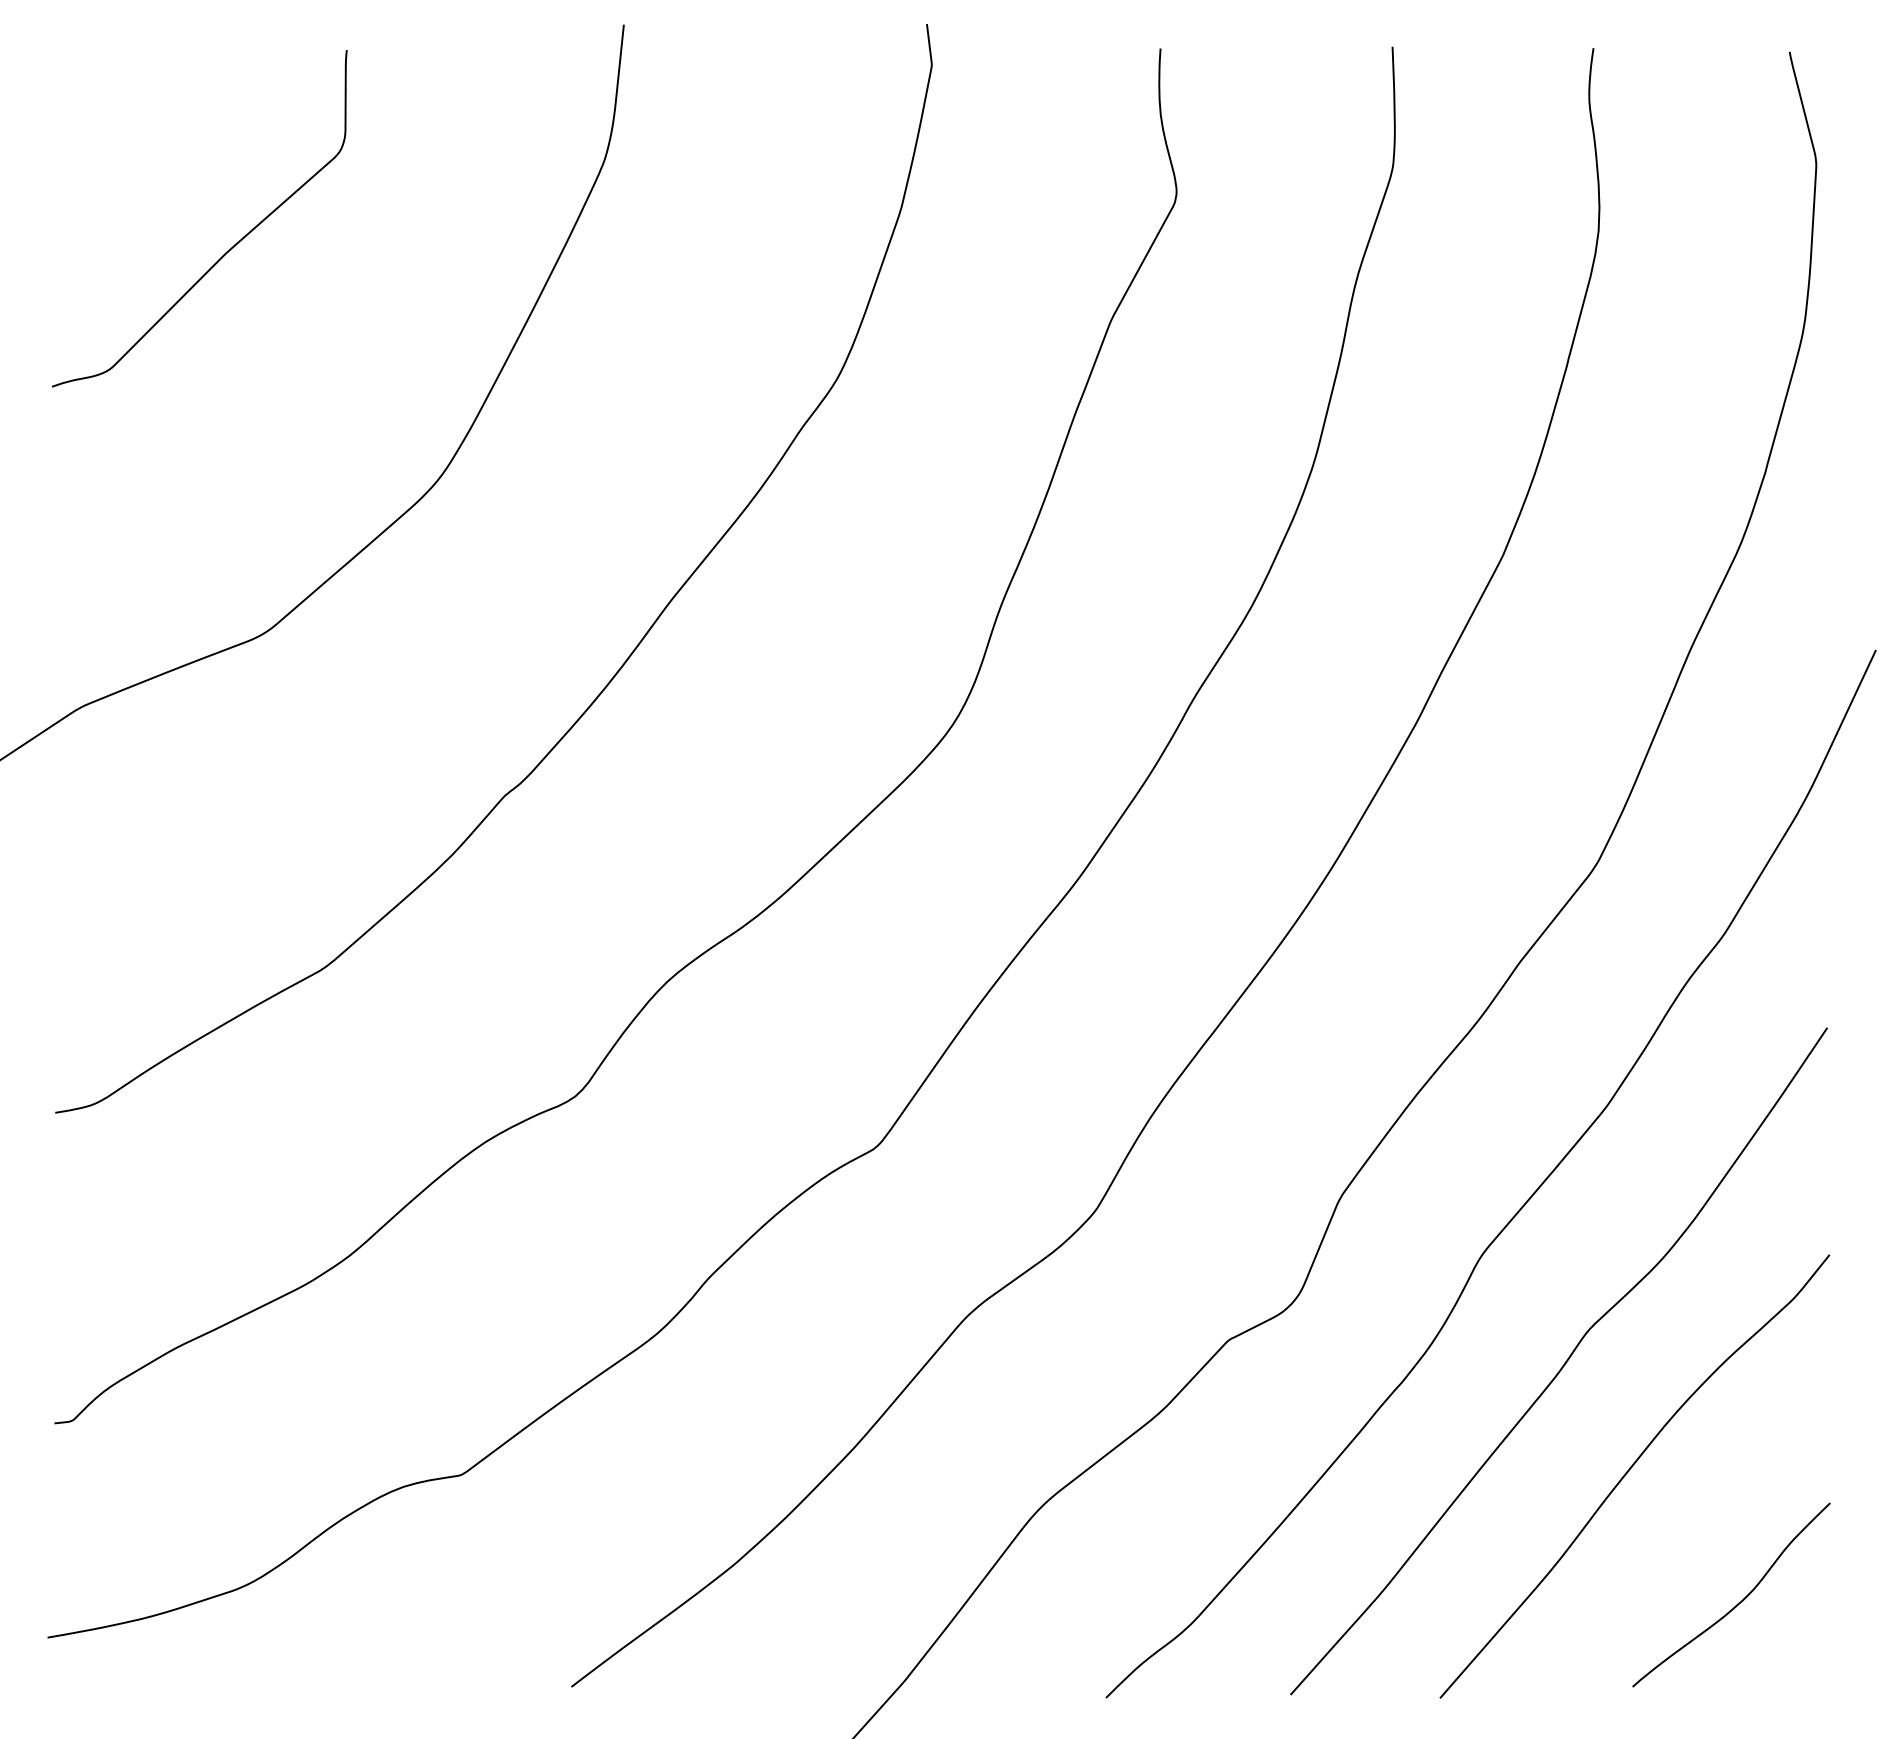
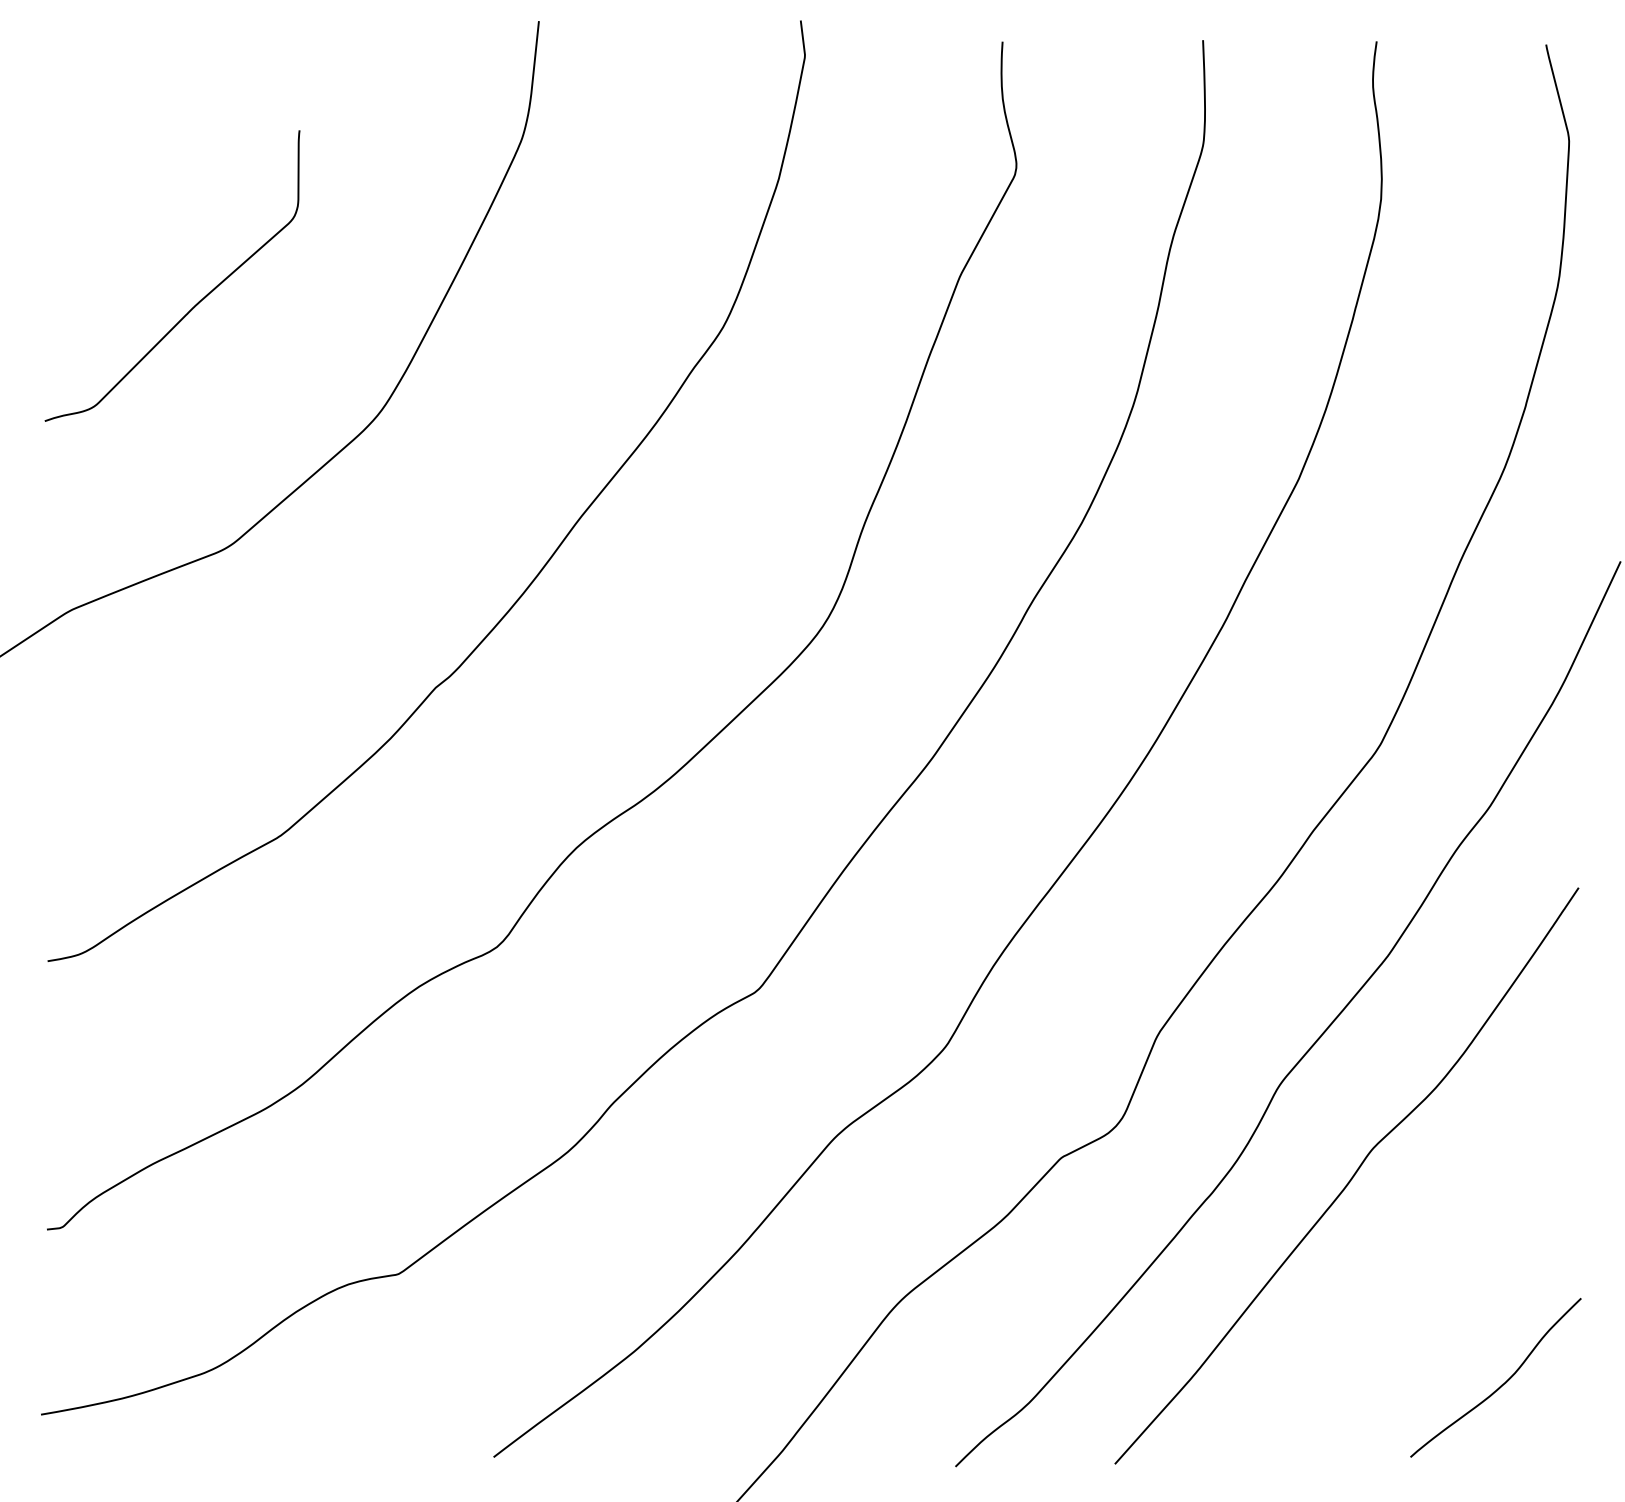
curve: (227, 250) -> (196, 303), moved
curve: (1629, 1471) -> (1407, 1271), removed

